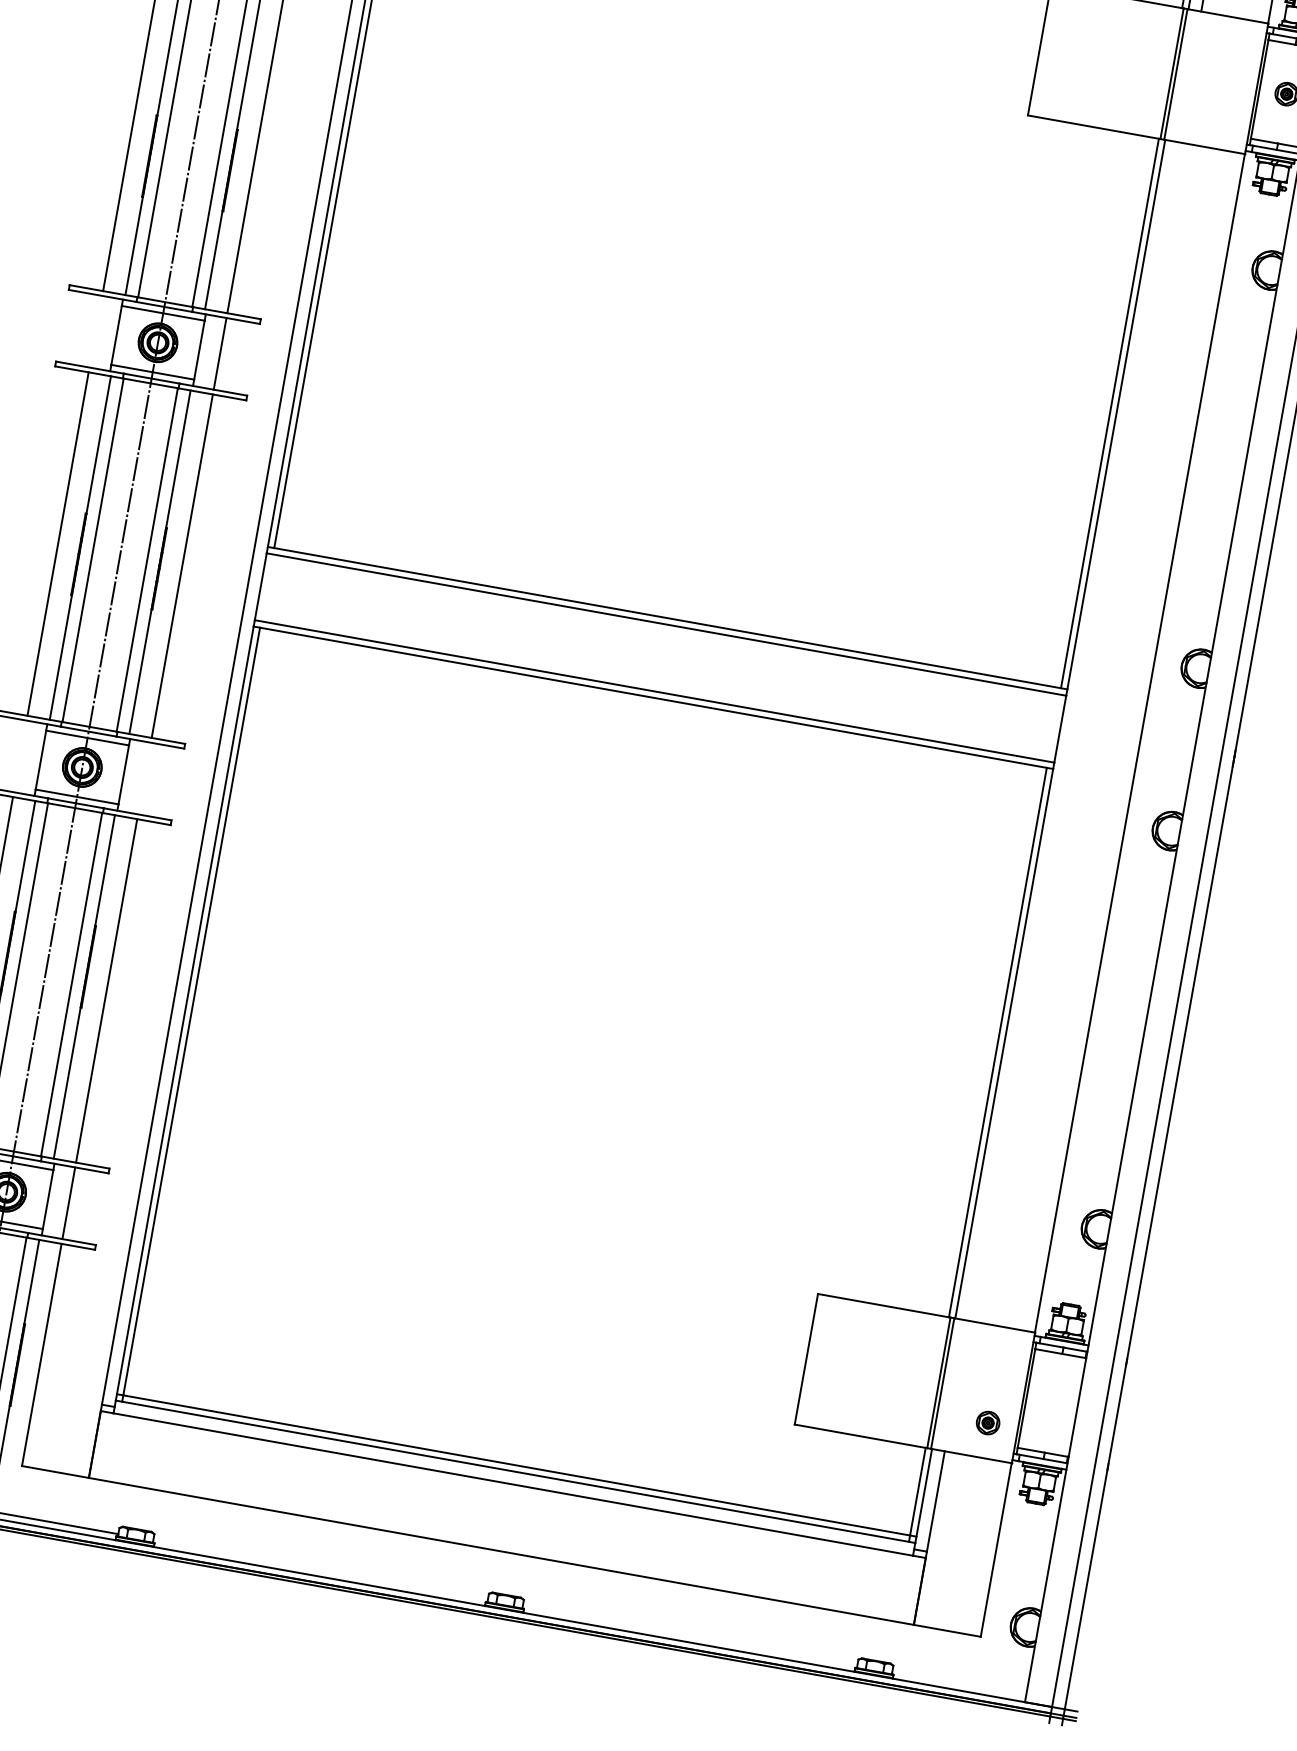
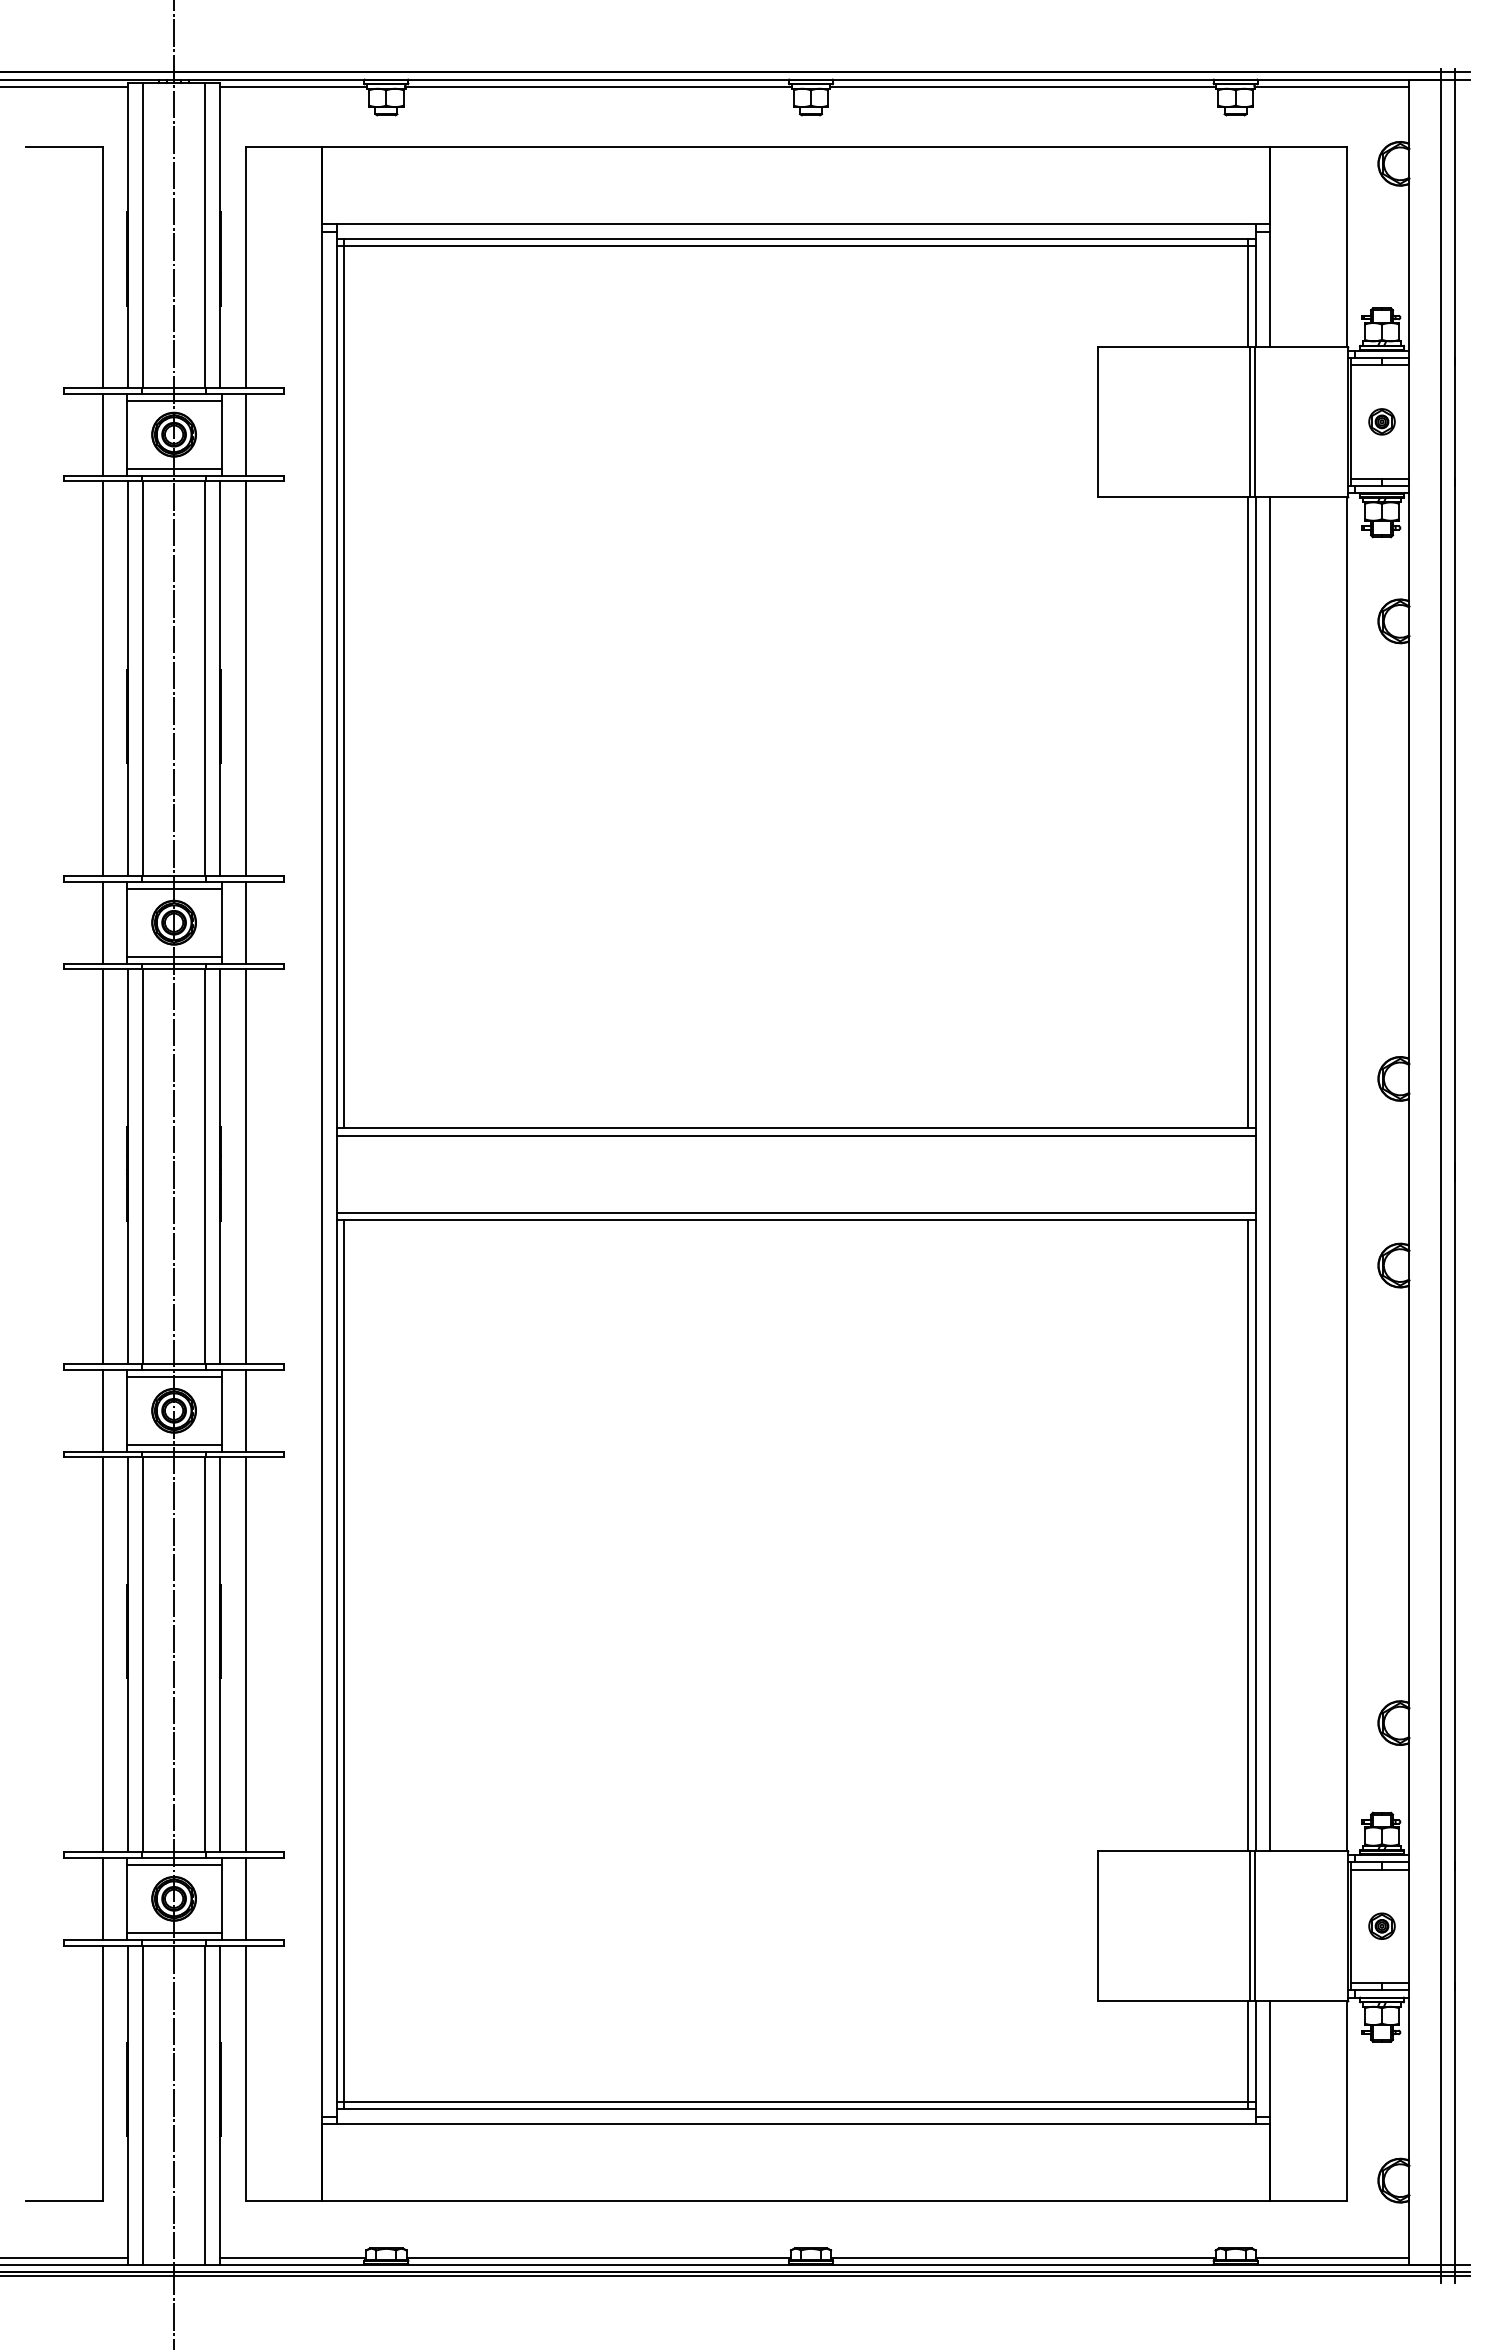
line: (95, 331) -> (102, 922), added
line: (1073, 730) -> (1270, 1173), added
line: (20, 756) -> (102, 1410), added
line: (144, 778) -> (245, 1410), added
part: (987, 1422) -> (1381, 1925), moved
line: (320, 1570) -> (598, 2257), added
line: (690, 1635) -> (1023, 2257), added
line: (959, 1683) -> (1332, 2257), added

